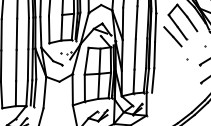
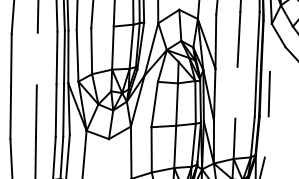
line: (155, 27) -> (270, 47), removed
line: (16, 33) -> (36, 57), removed
line: (134, 53) -> (235, 91), removed
line: (153, 80) -> (267, 136), removed

